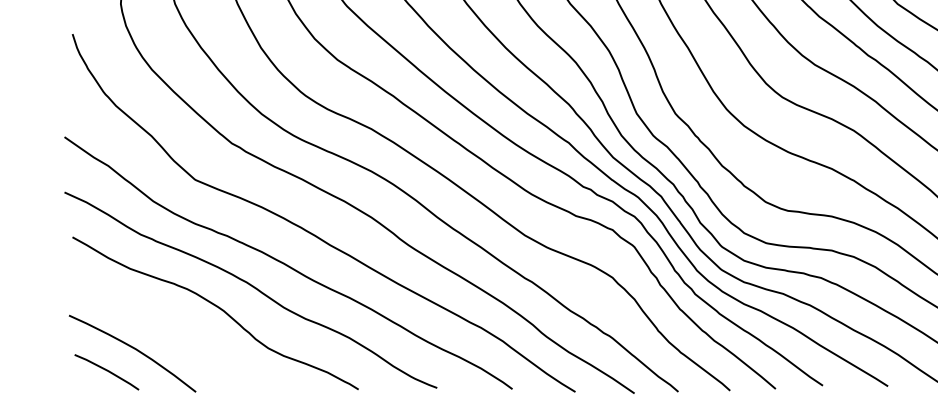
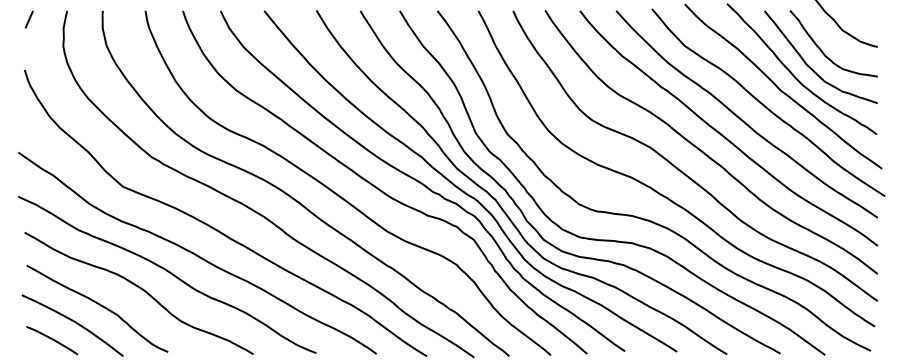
curve: (166, 328) -> (99, 305), added

